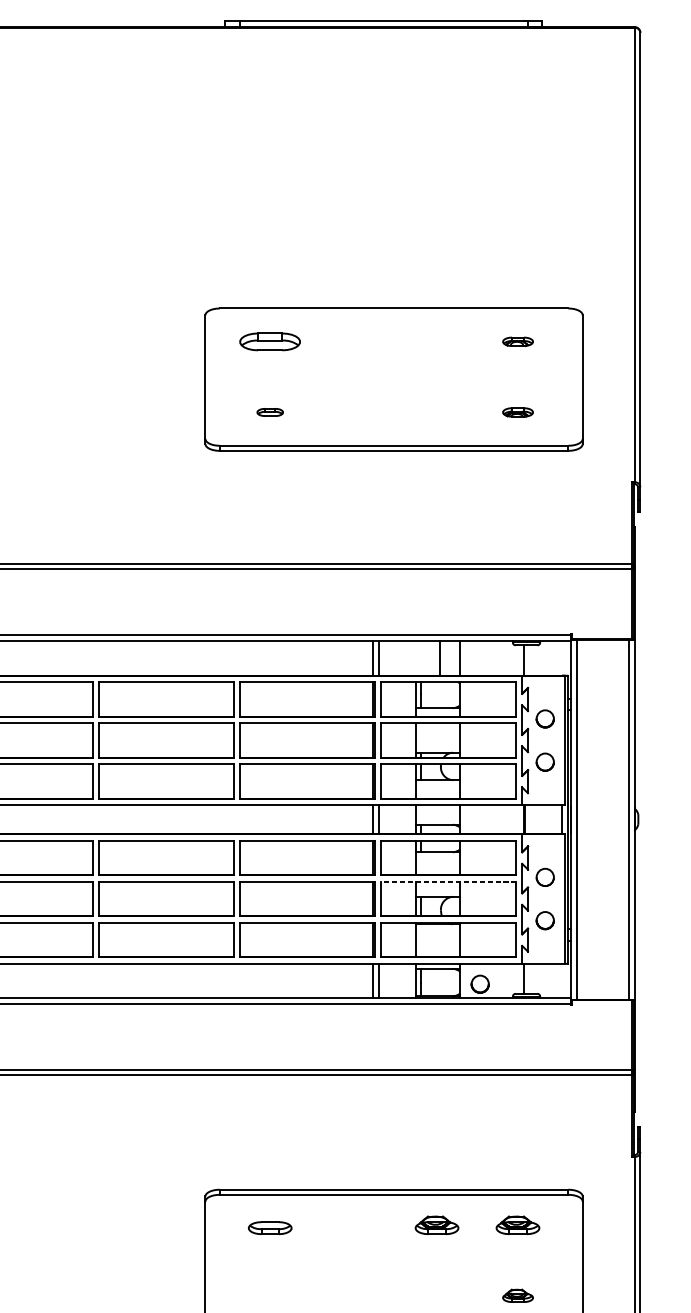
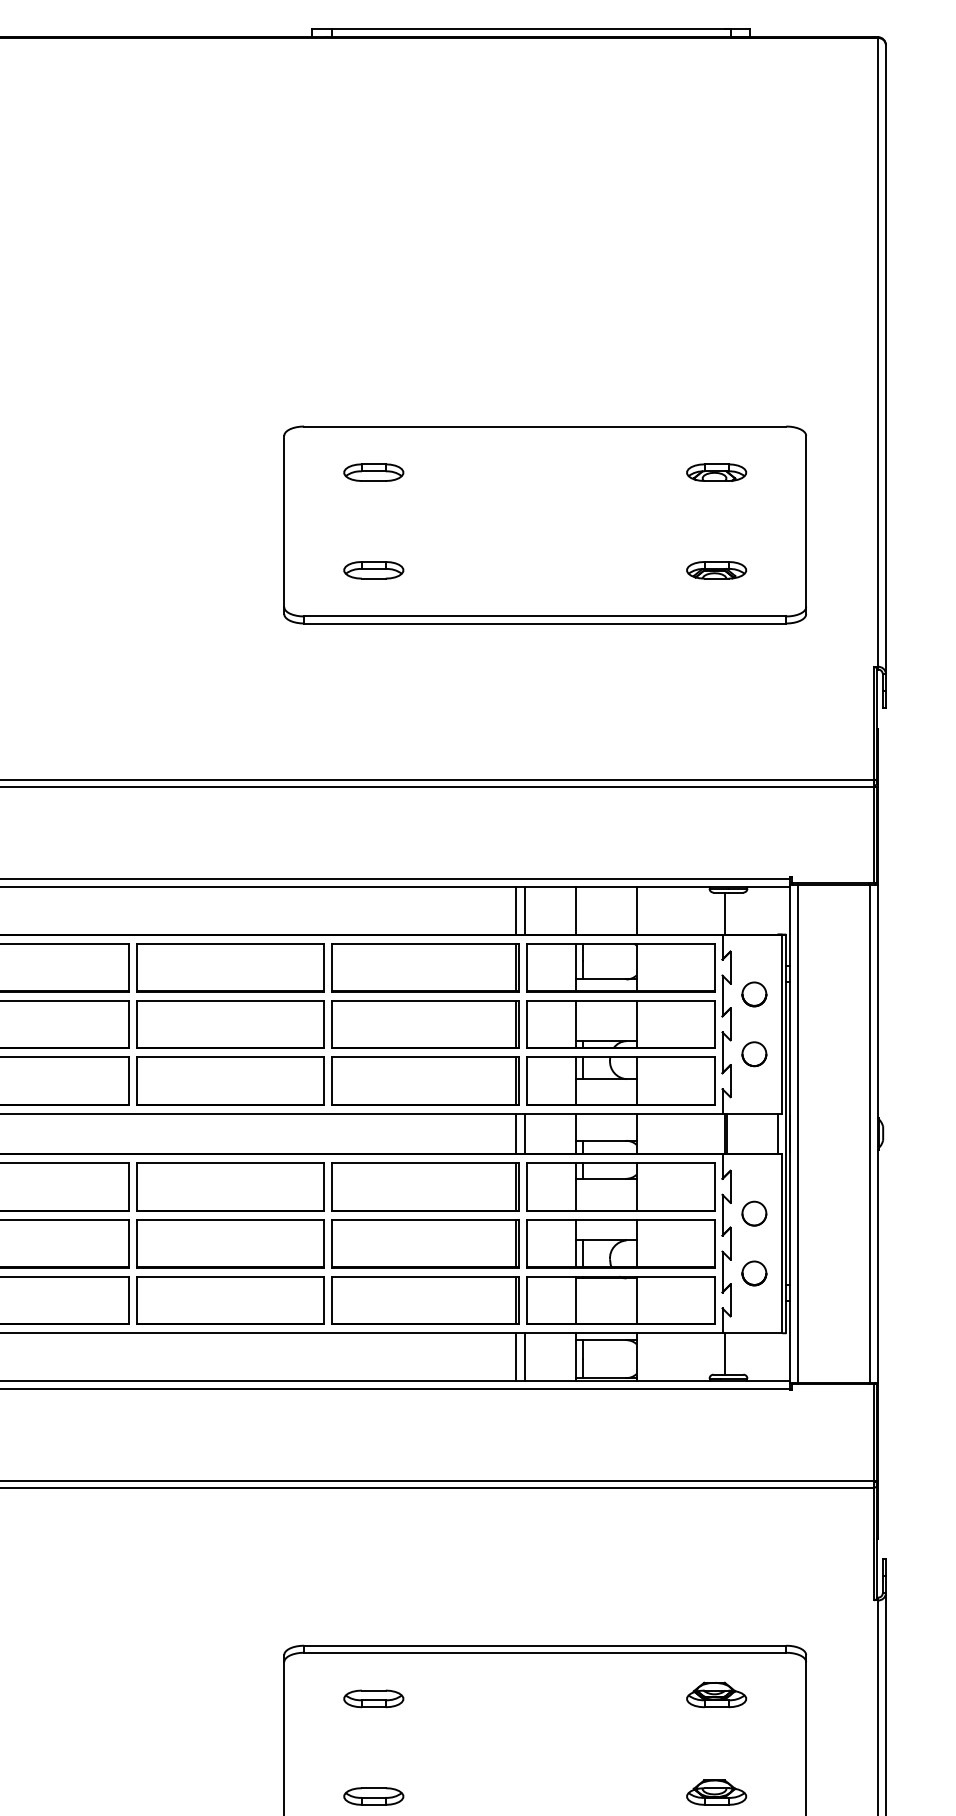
part: (269, 341) -> (373, 472), size x0.71
part: (517, 341) -> (716, 472), size x1.43
part: (269, 412) -> (373, 570), size x1.67
part: (517, 412) -> (716, 570), size x1.43
line: (440, 658) -> (576, 910), moved
line: (448, 881) -> (620, 1219), dashed -> solid
part: (480, 984) -> (664, 1361), removed
part: (436, 1224) -> (604, 1694), removed
part: (517, 1295) -> (716, 1792), size x1.43
part: (269, 1298) -> (373, 1796), added

